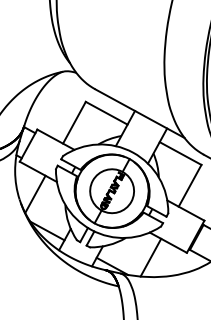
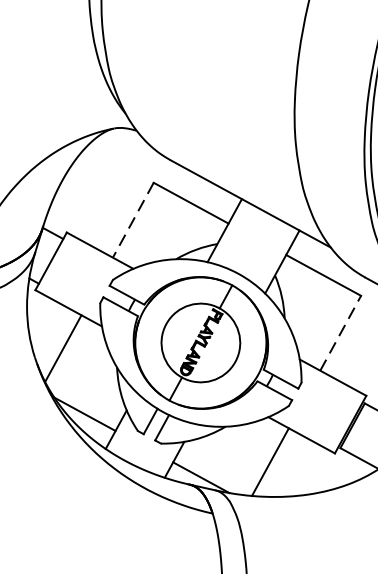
line: (74, 122) -> (133, 219), solid -> dashed
line: (190, 185) -> (341, 332), solid -> dashed

